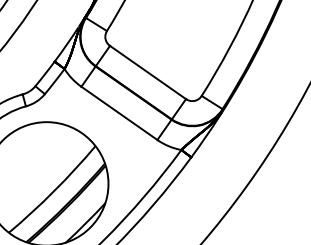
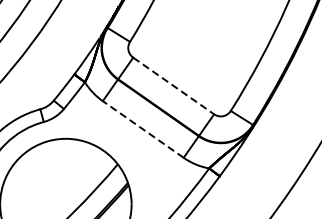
line: (148, 72) -> (174, 85), solid -> dashed
line: (119, 113) -> (143, 129), solid -> dashed

